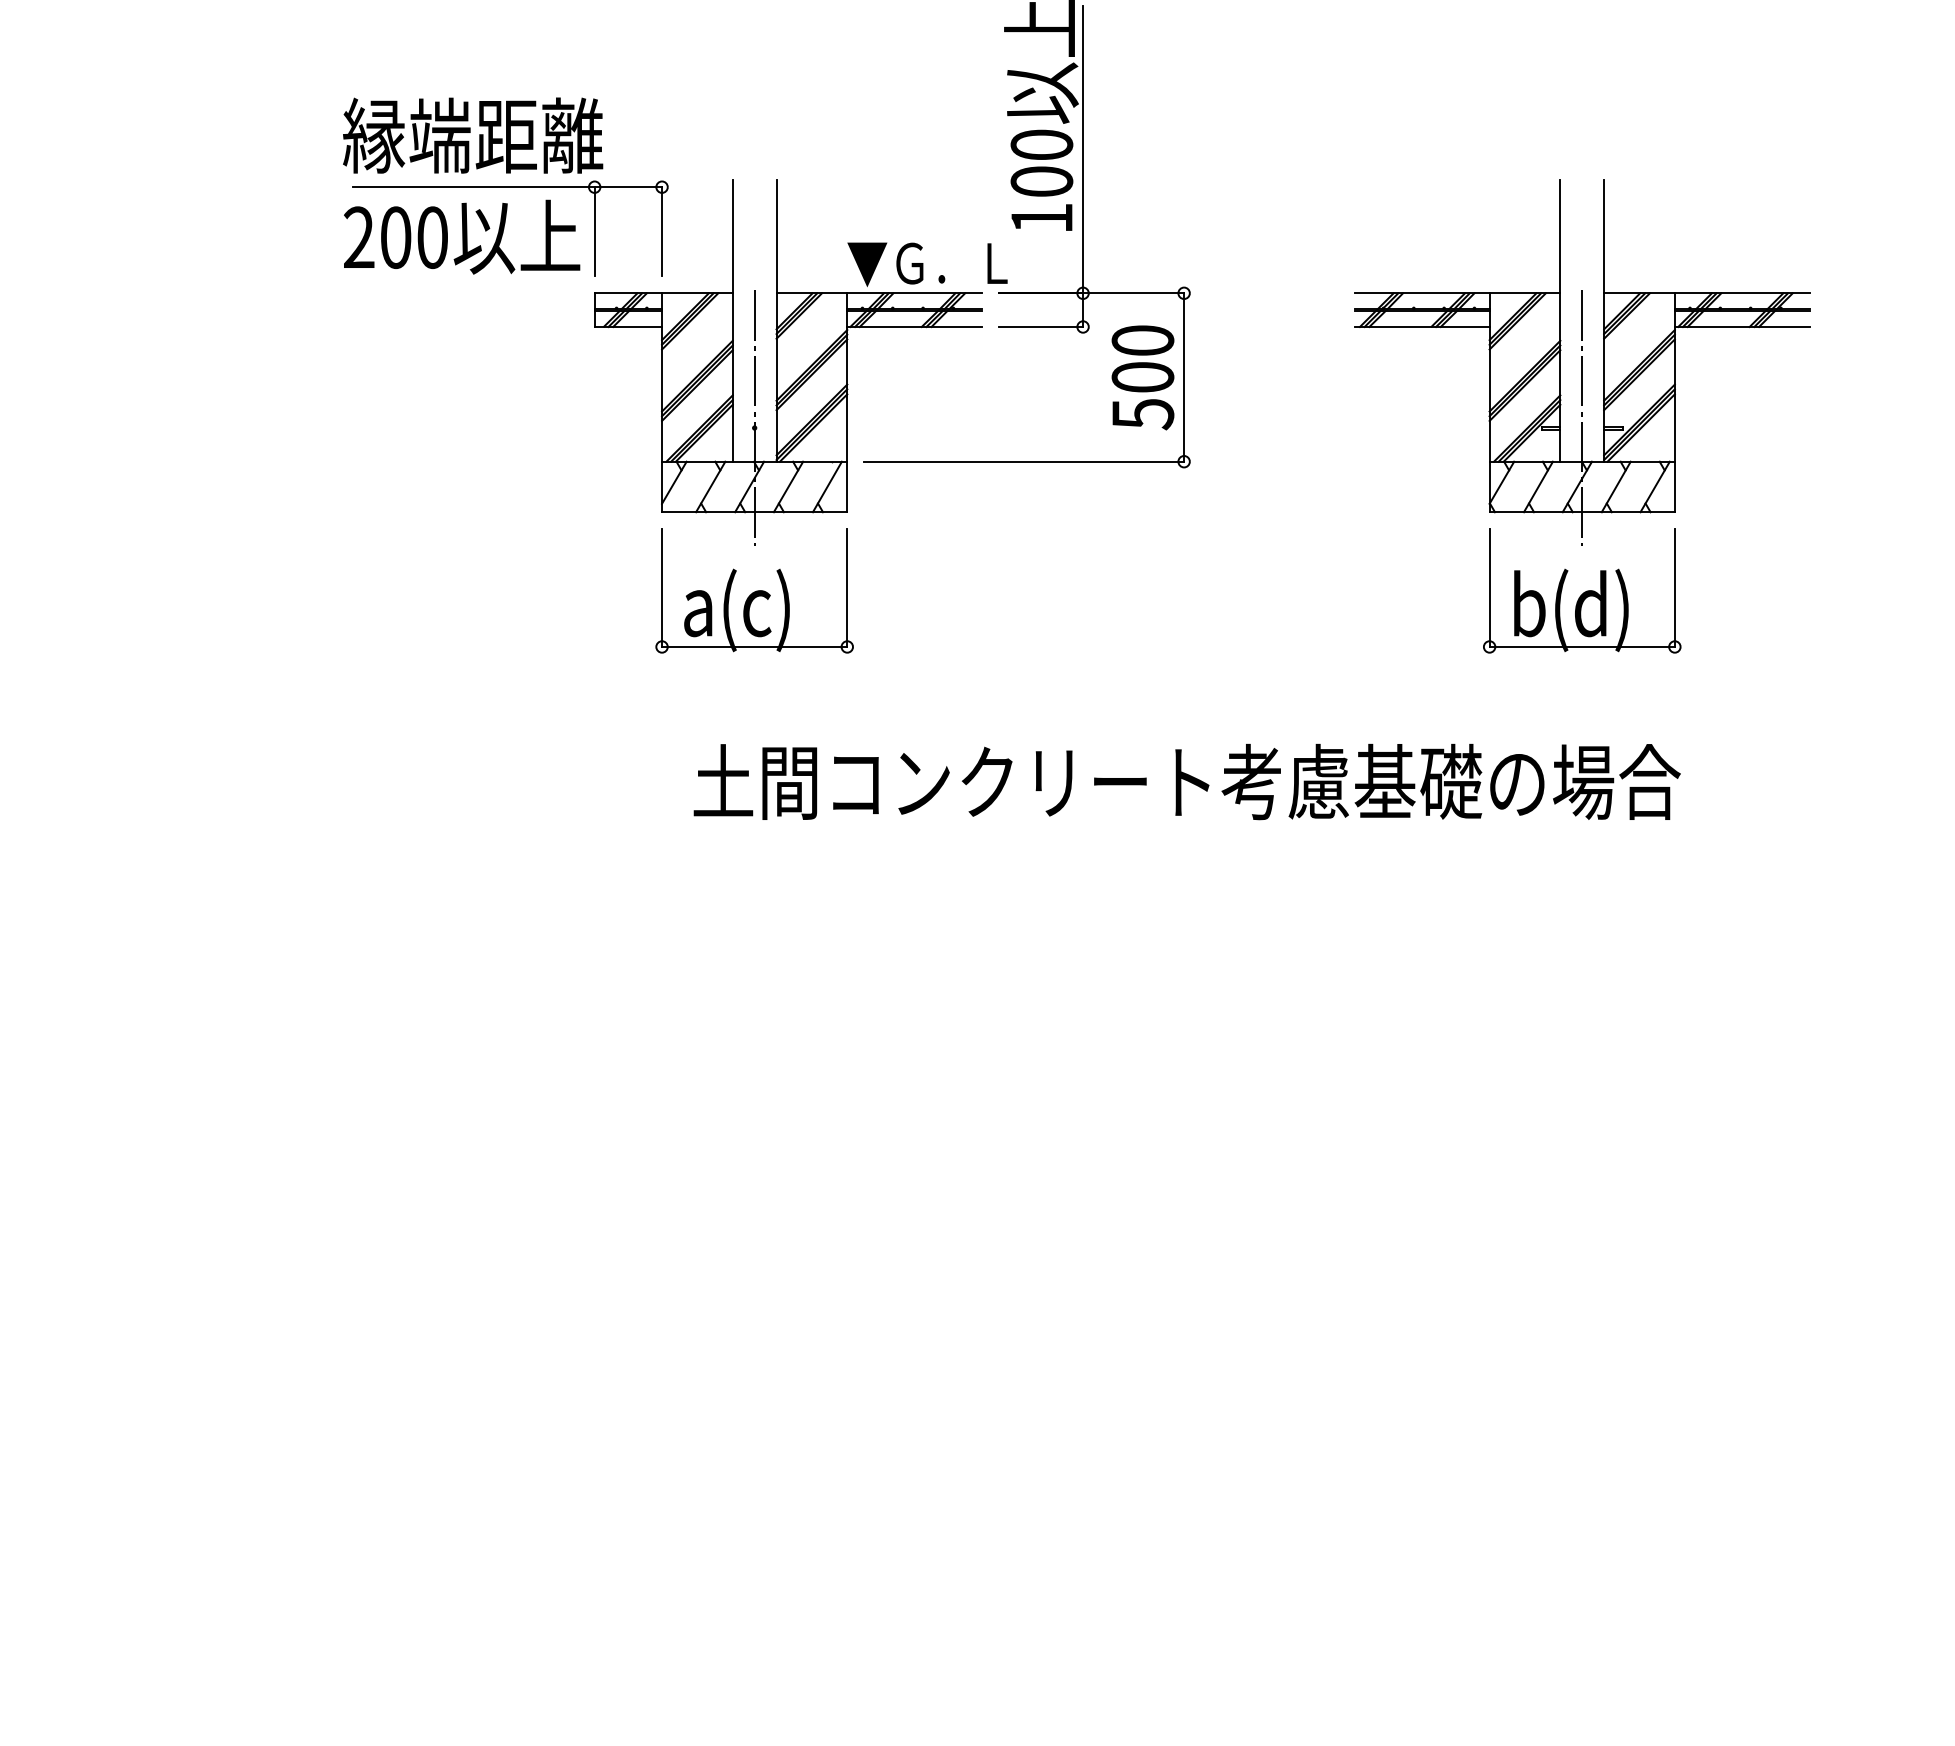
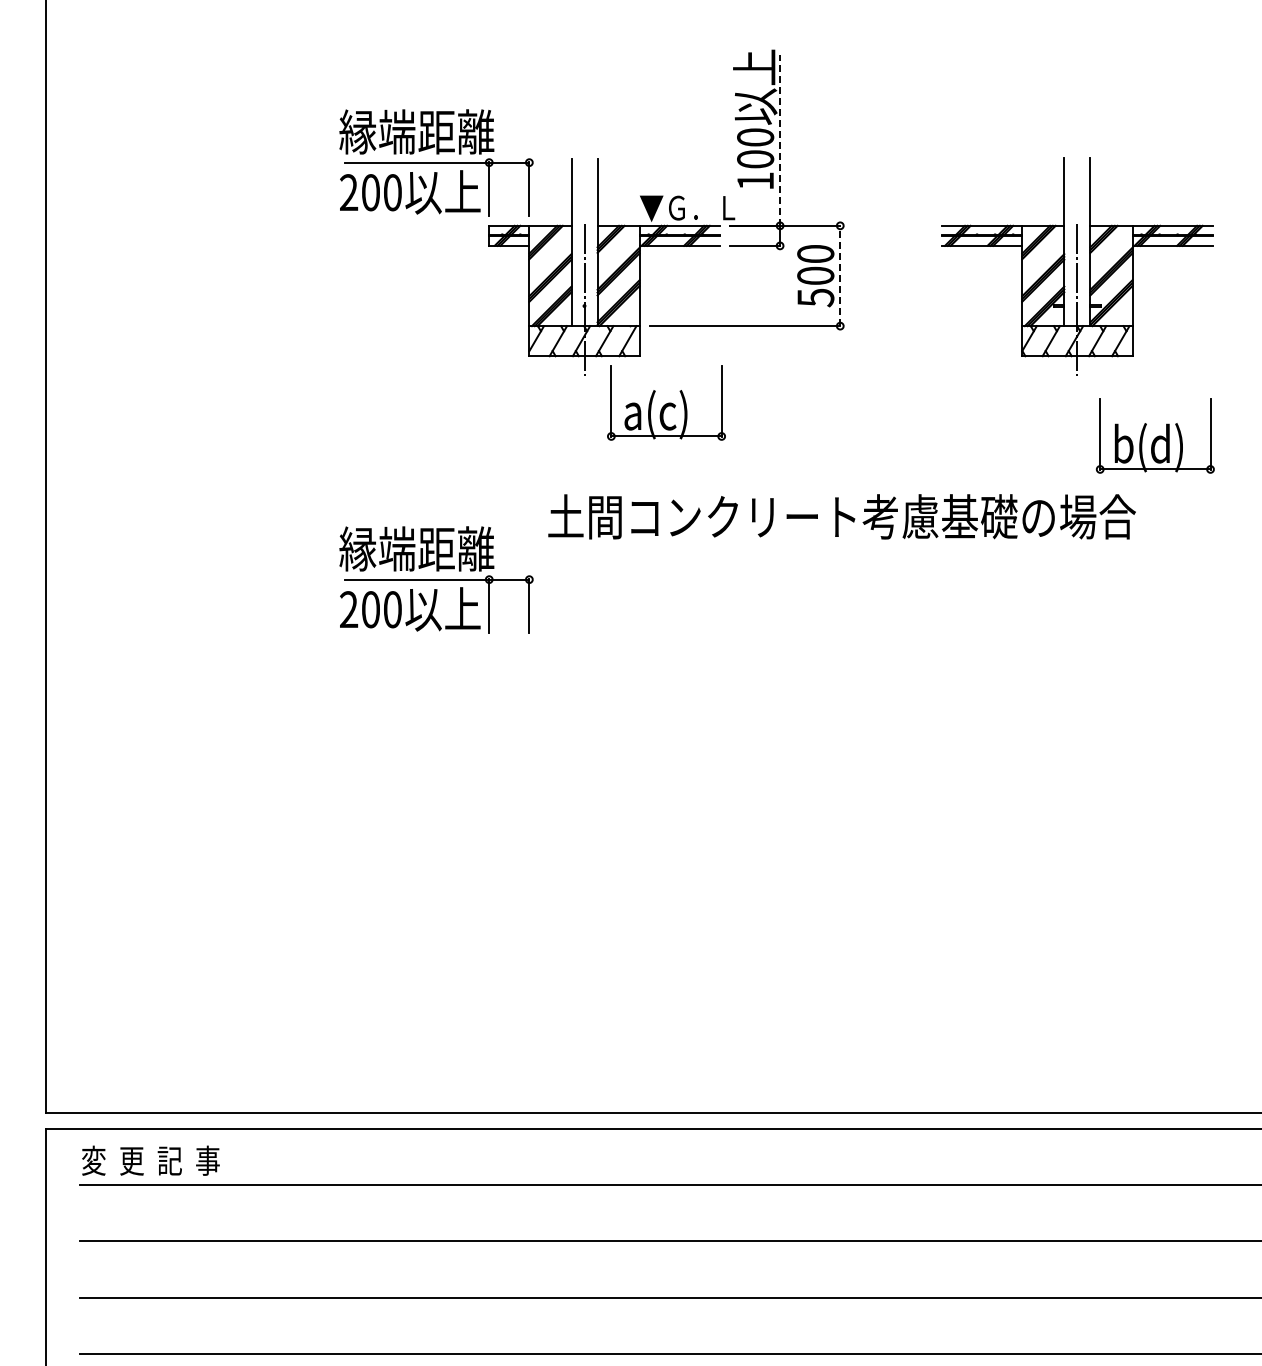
line: (1083, 150) -> (780, 140), solid -> dashed
line: (1184, 376) -> (840, 275), solid -> dashed
part: (754, 589) -> (666, 402), moved
part: (1580, 589) -> (1154, 435), moved
part: (506, 887) -> (436, 579), added

